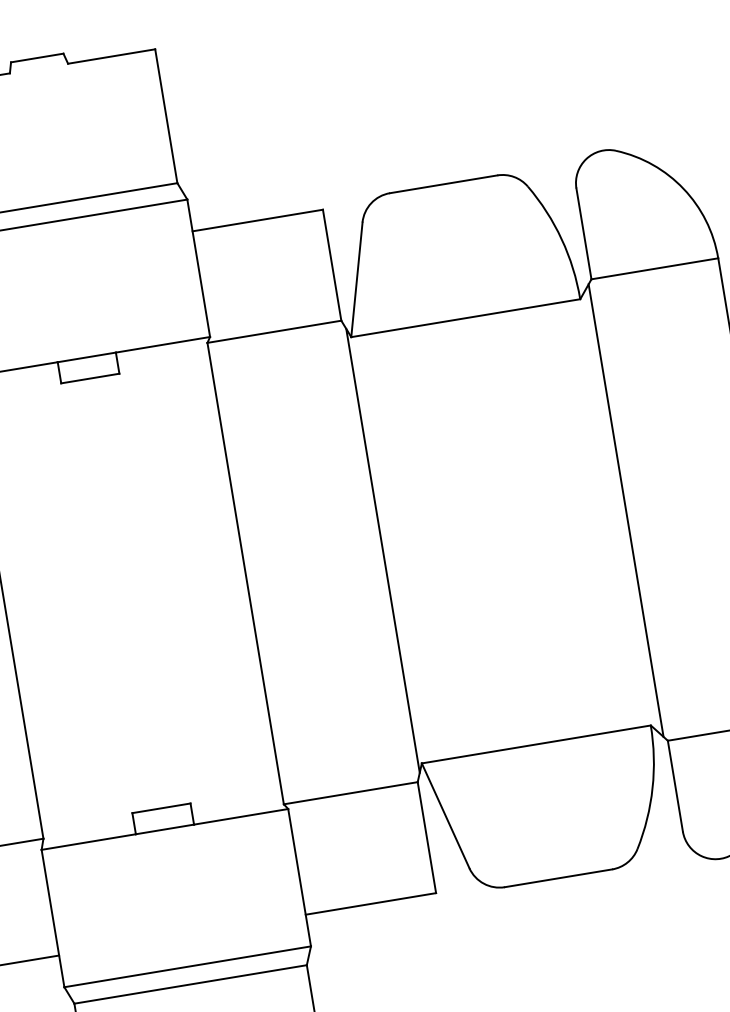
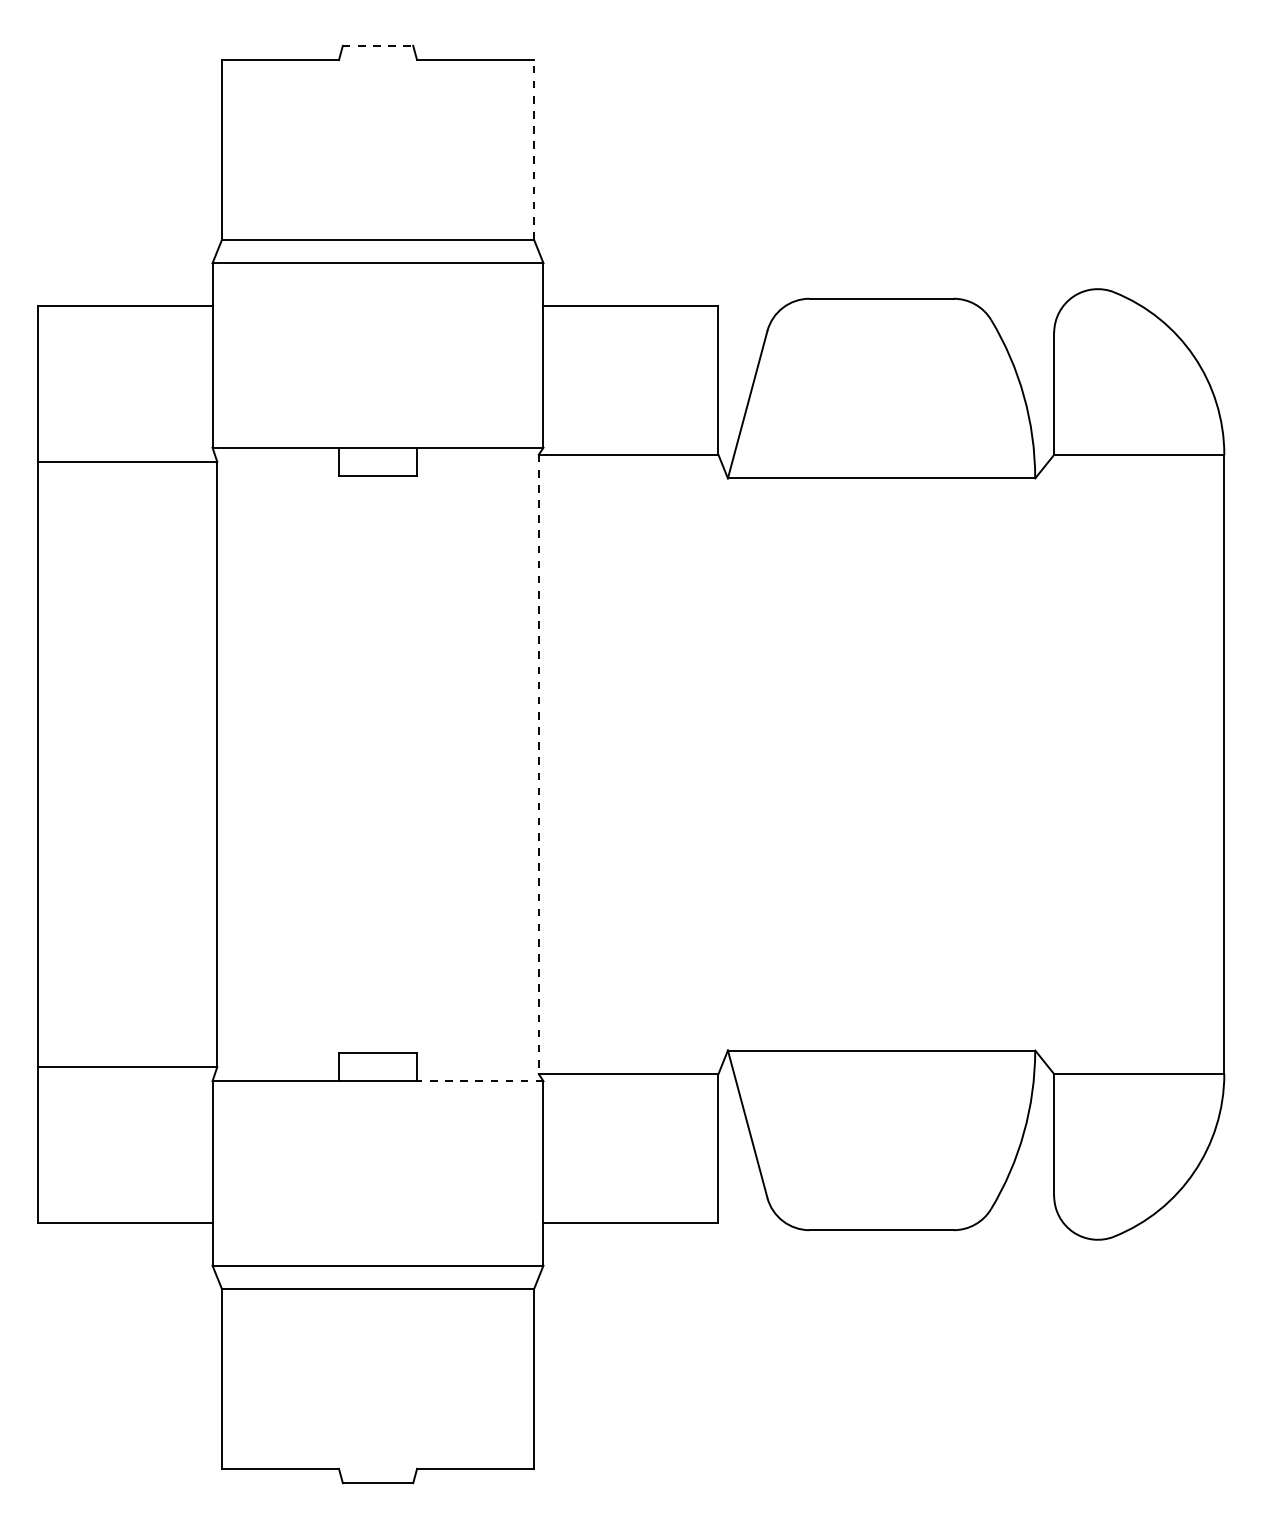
line: (37, 57) -> (378, 45), solid -> dashed
line: (166, 115) -> (534, 149), solid -> dashed
line: (626, 510) -> (1049, 764), removed
line: (383, 550) -> (723, 764), removed
line: (245, 573) -> (538, 764), solid -> dashed
line: (240, 817) -> (479, 1081), solid -> dashed

